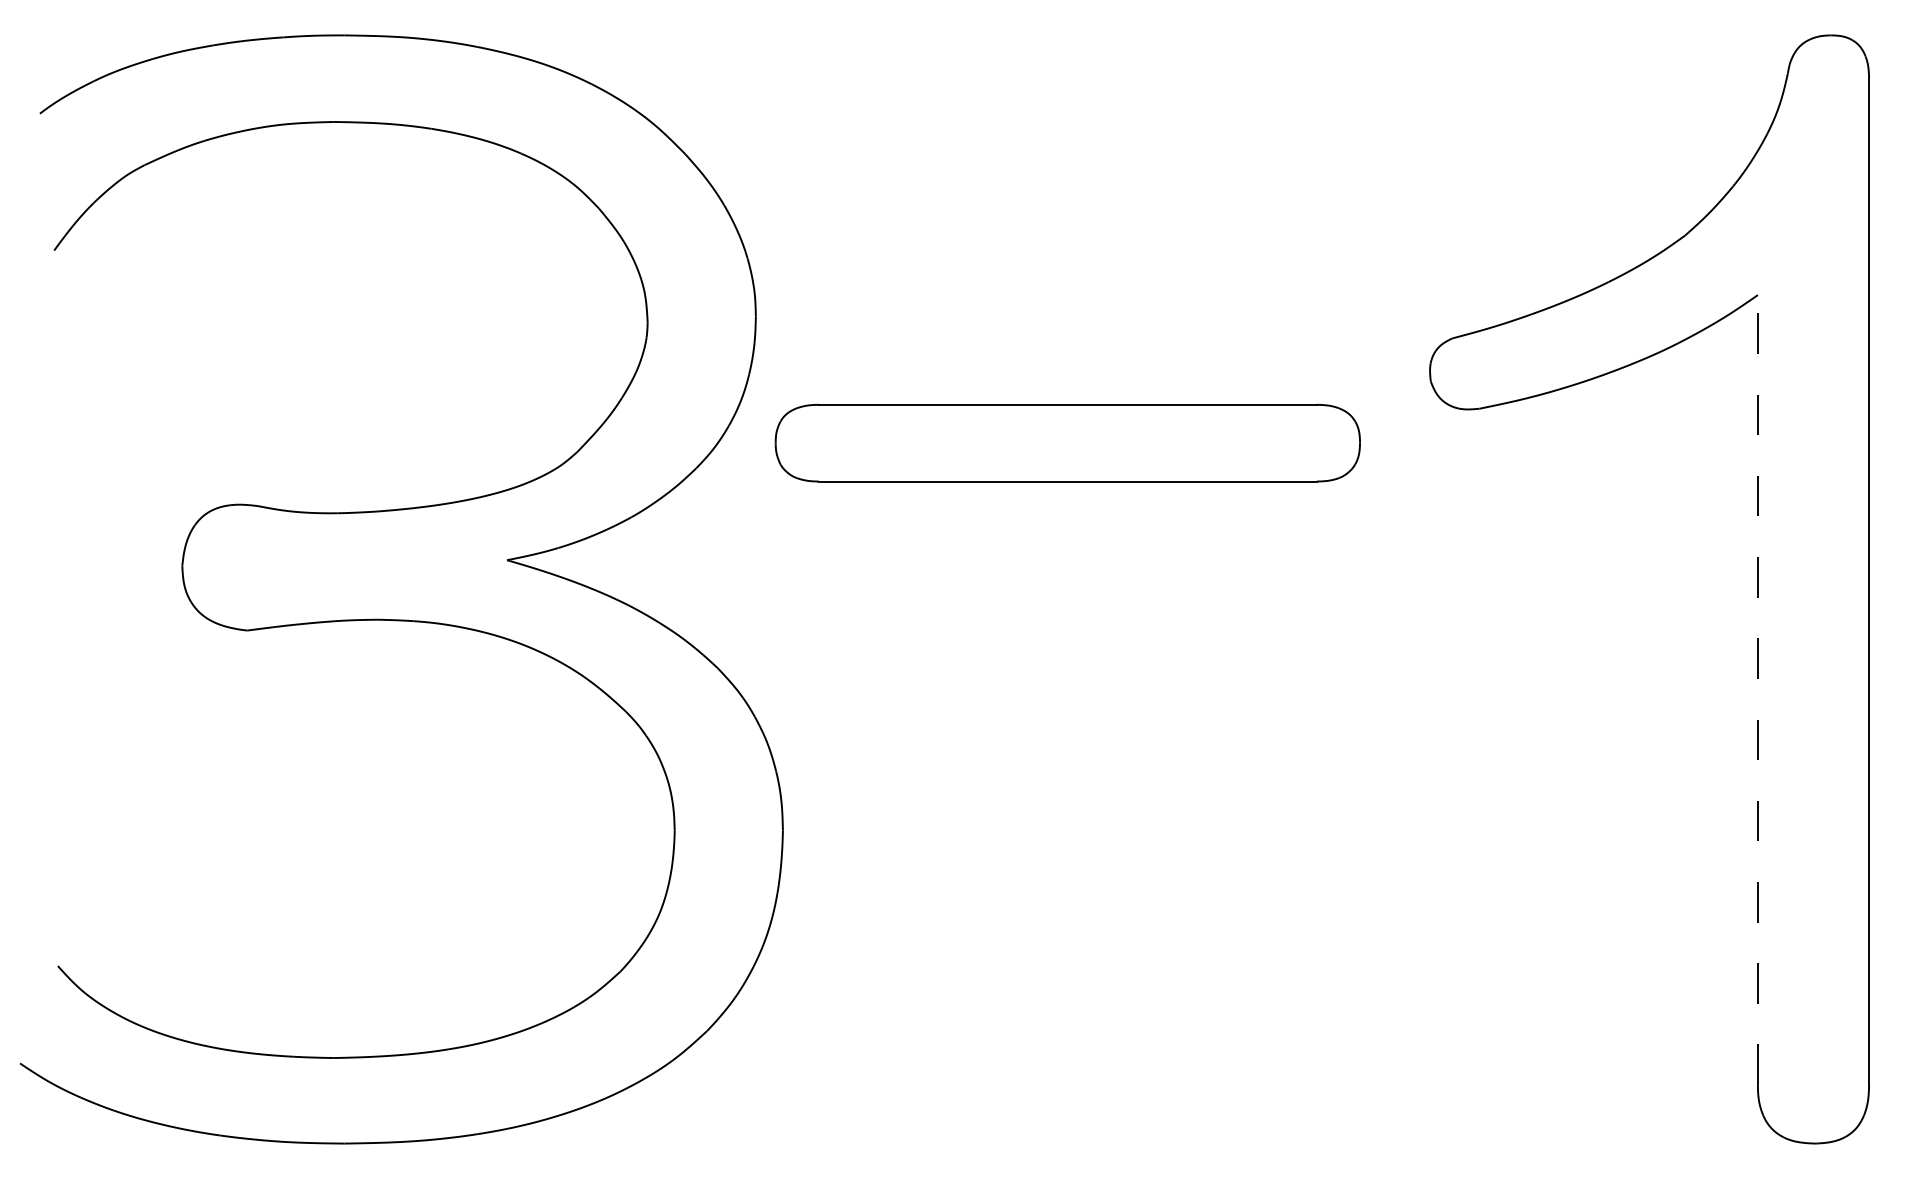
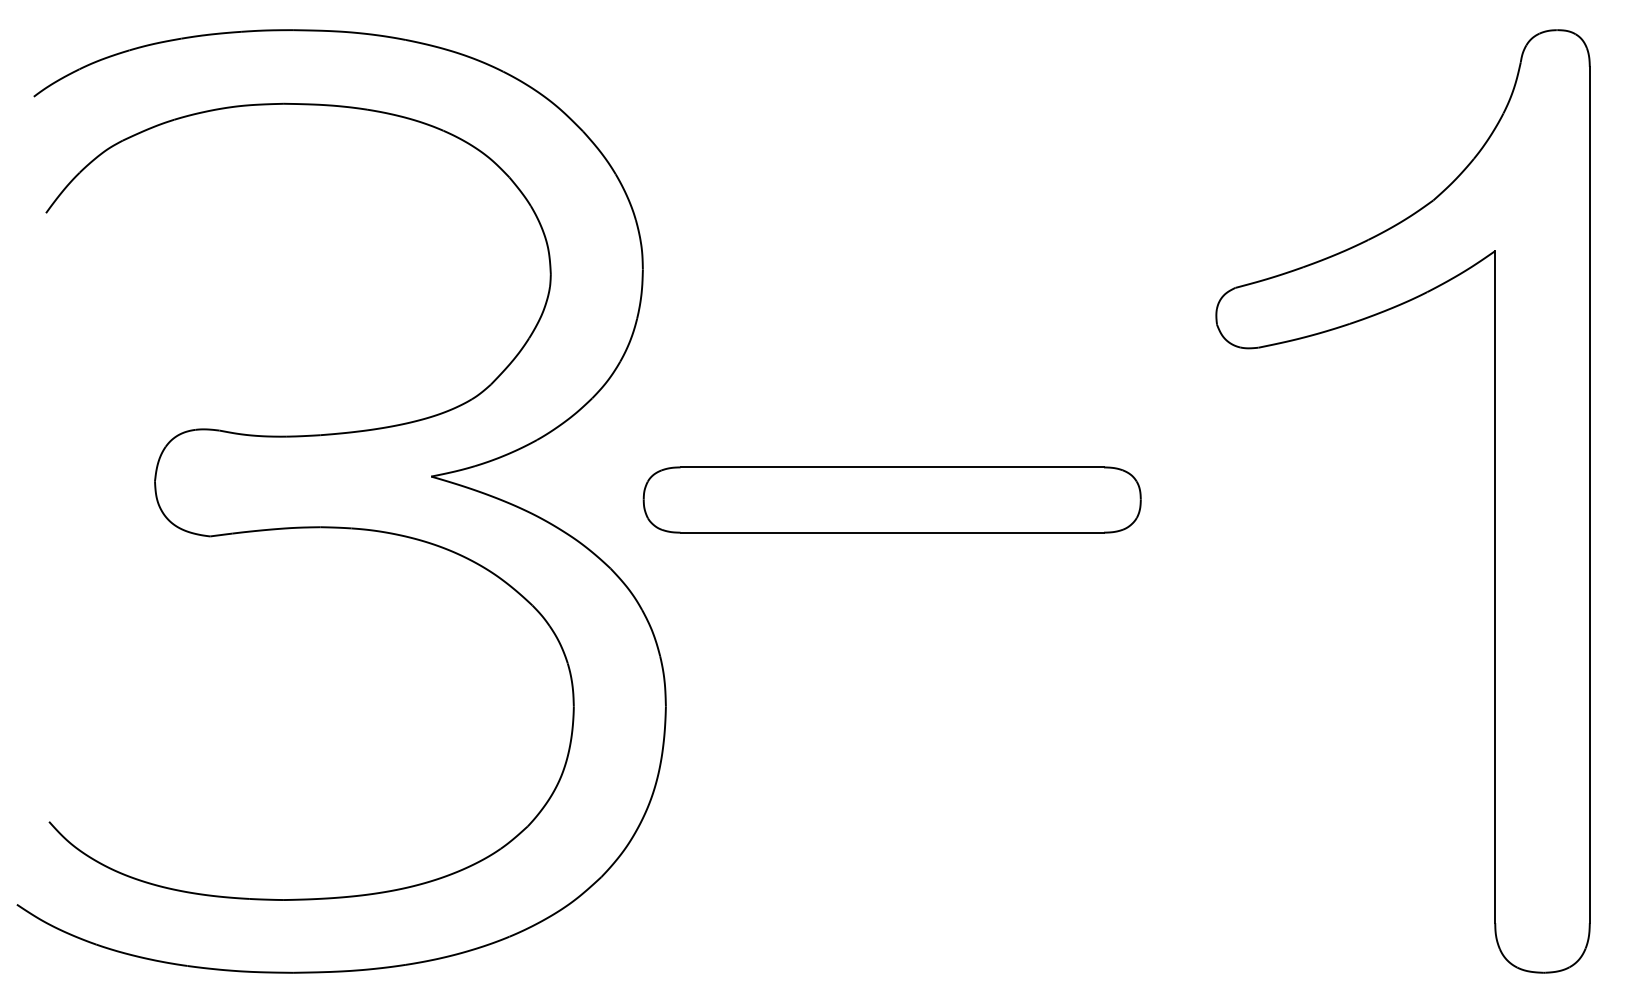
part: (1066, 442) -> (891, 499), moved
line: (1758, 690) -> (1495, 587), dashed -> solid

